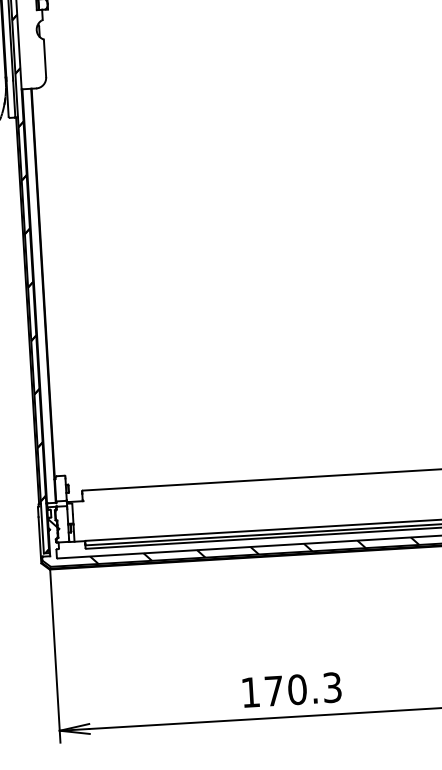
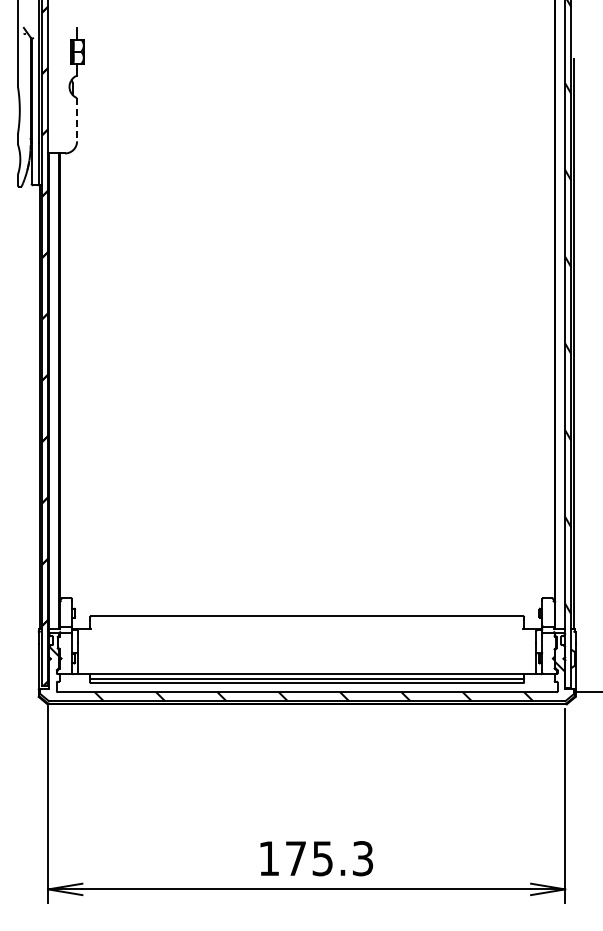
line: (45, 58) -> (77, 119), solid -> dashed
text: (297, 689) -> (322, 858), 170.3 -> 175.3

